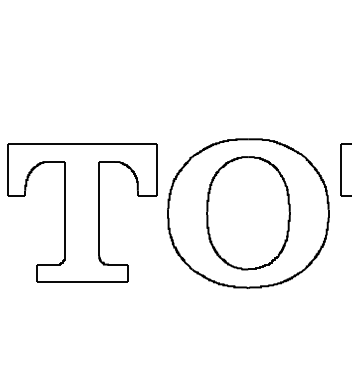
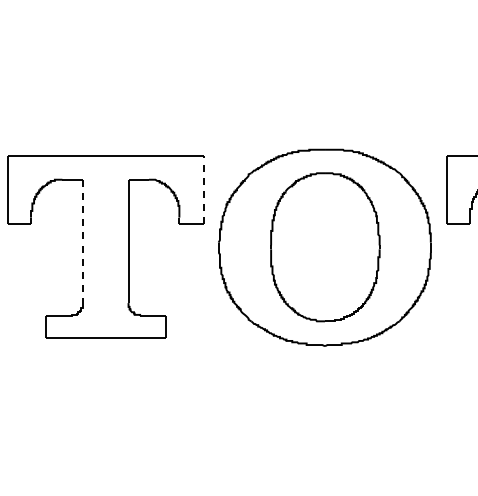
line: (156, 169) -> (204, 189), solid -> dashed
line: (64, 208) -> (82, 241), solid -> dashed

